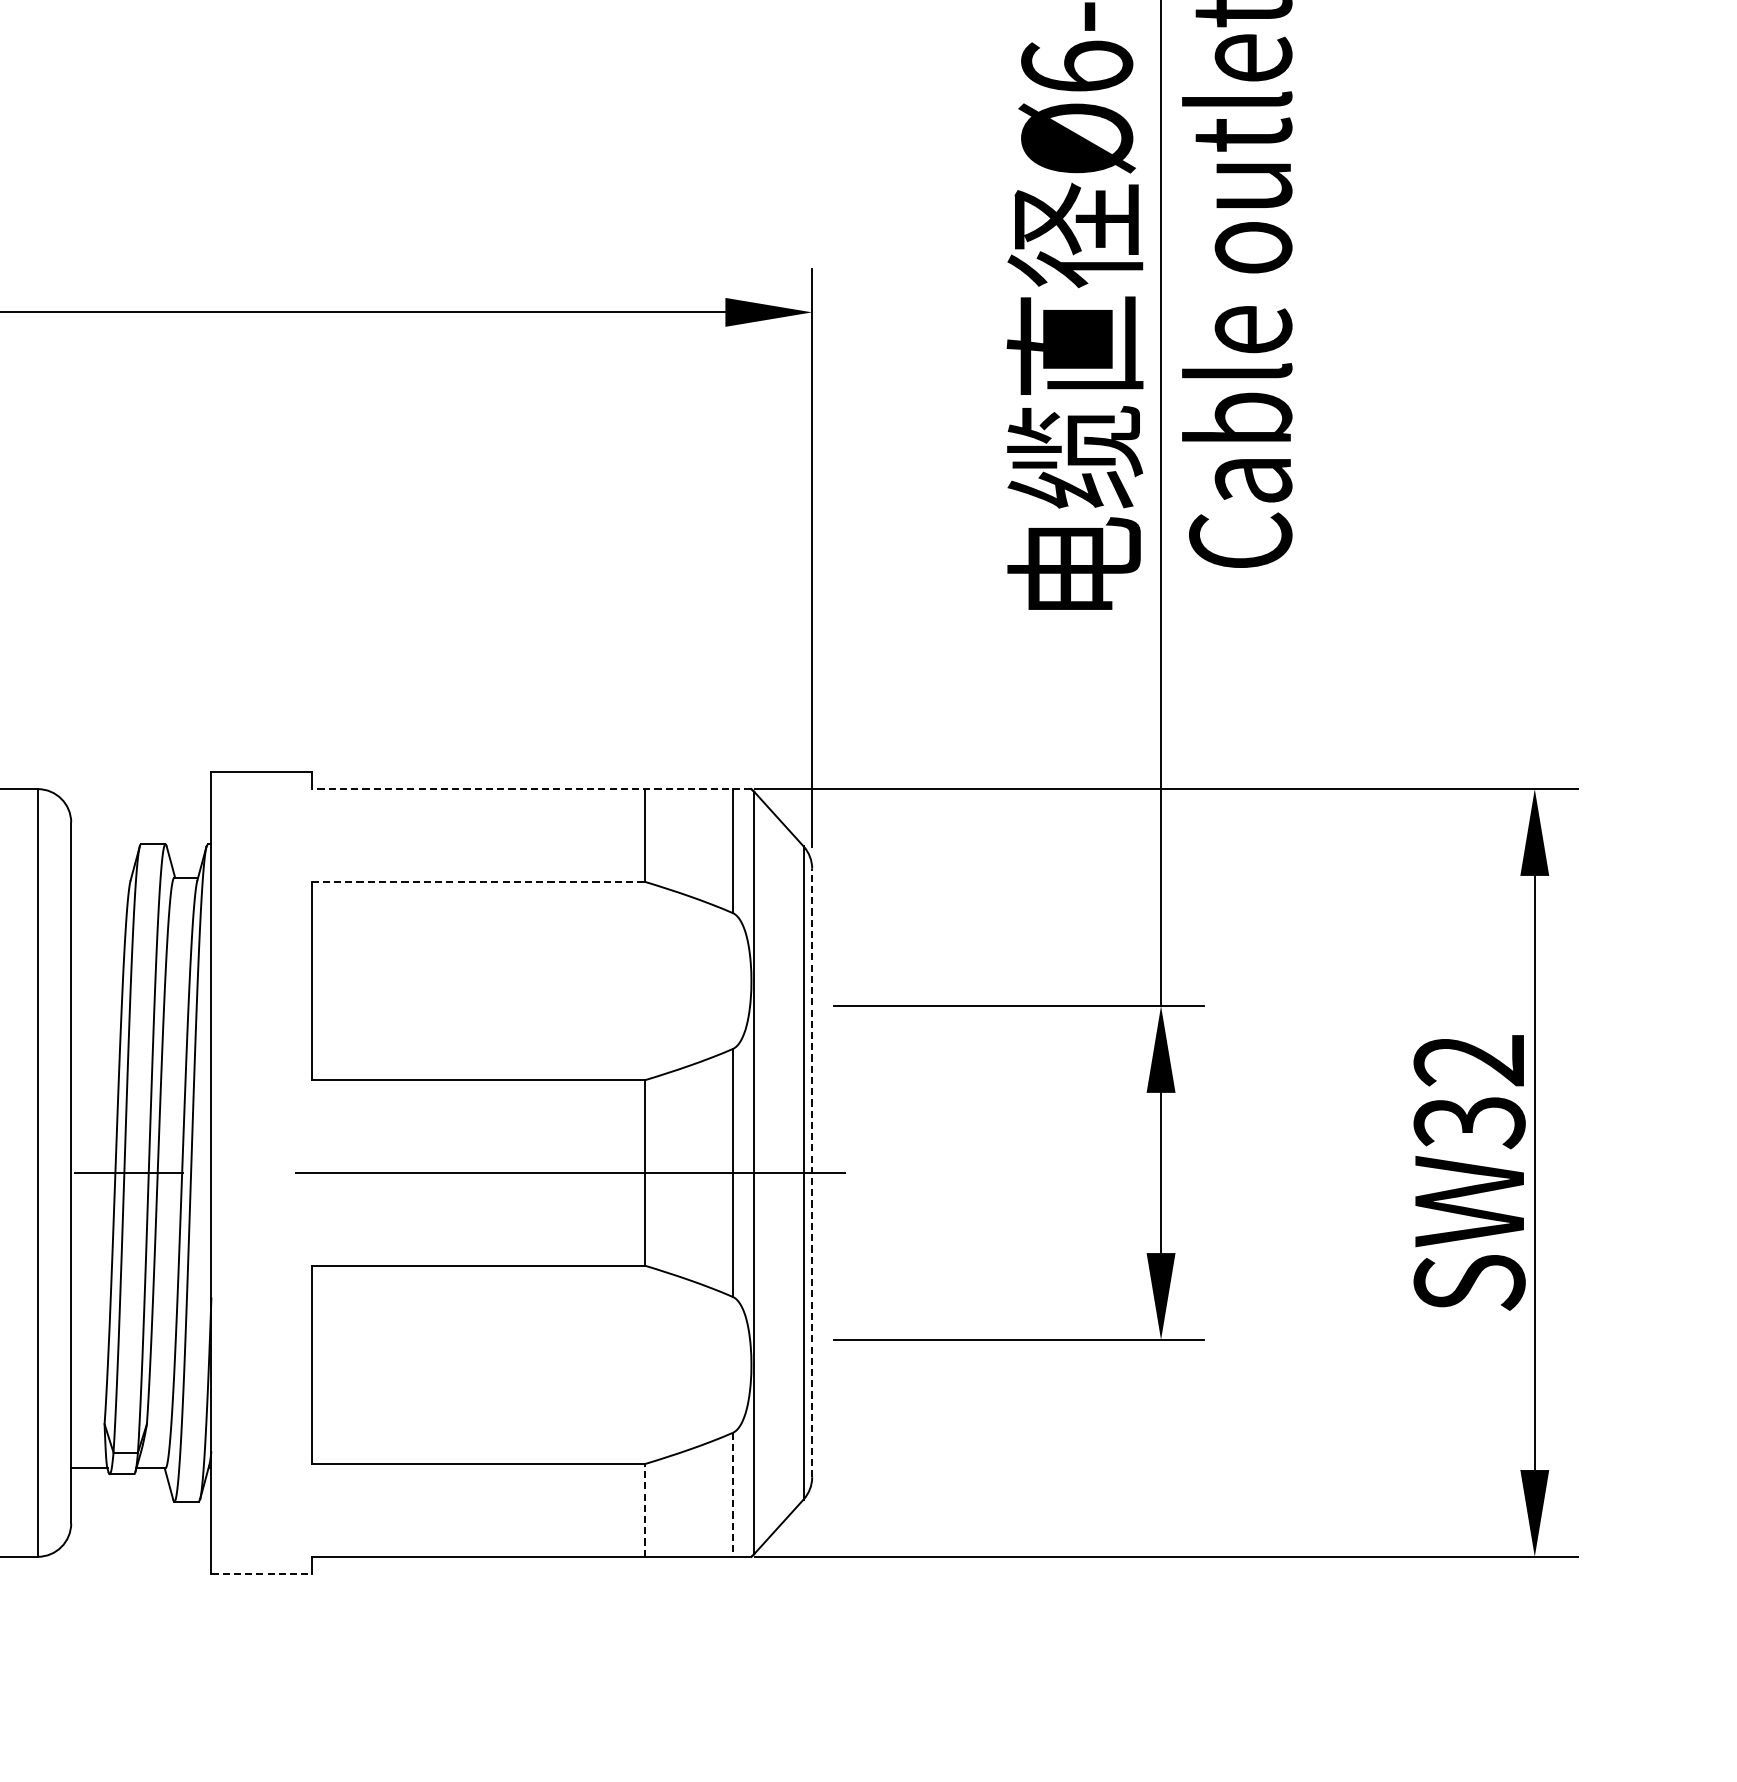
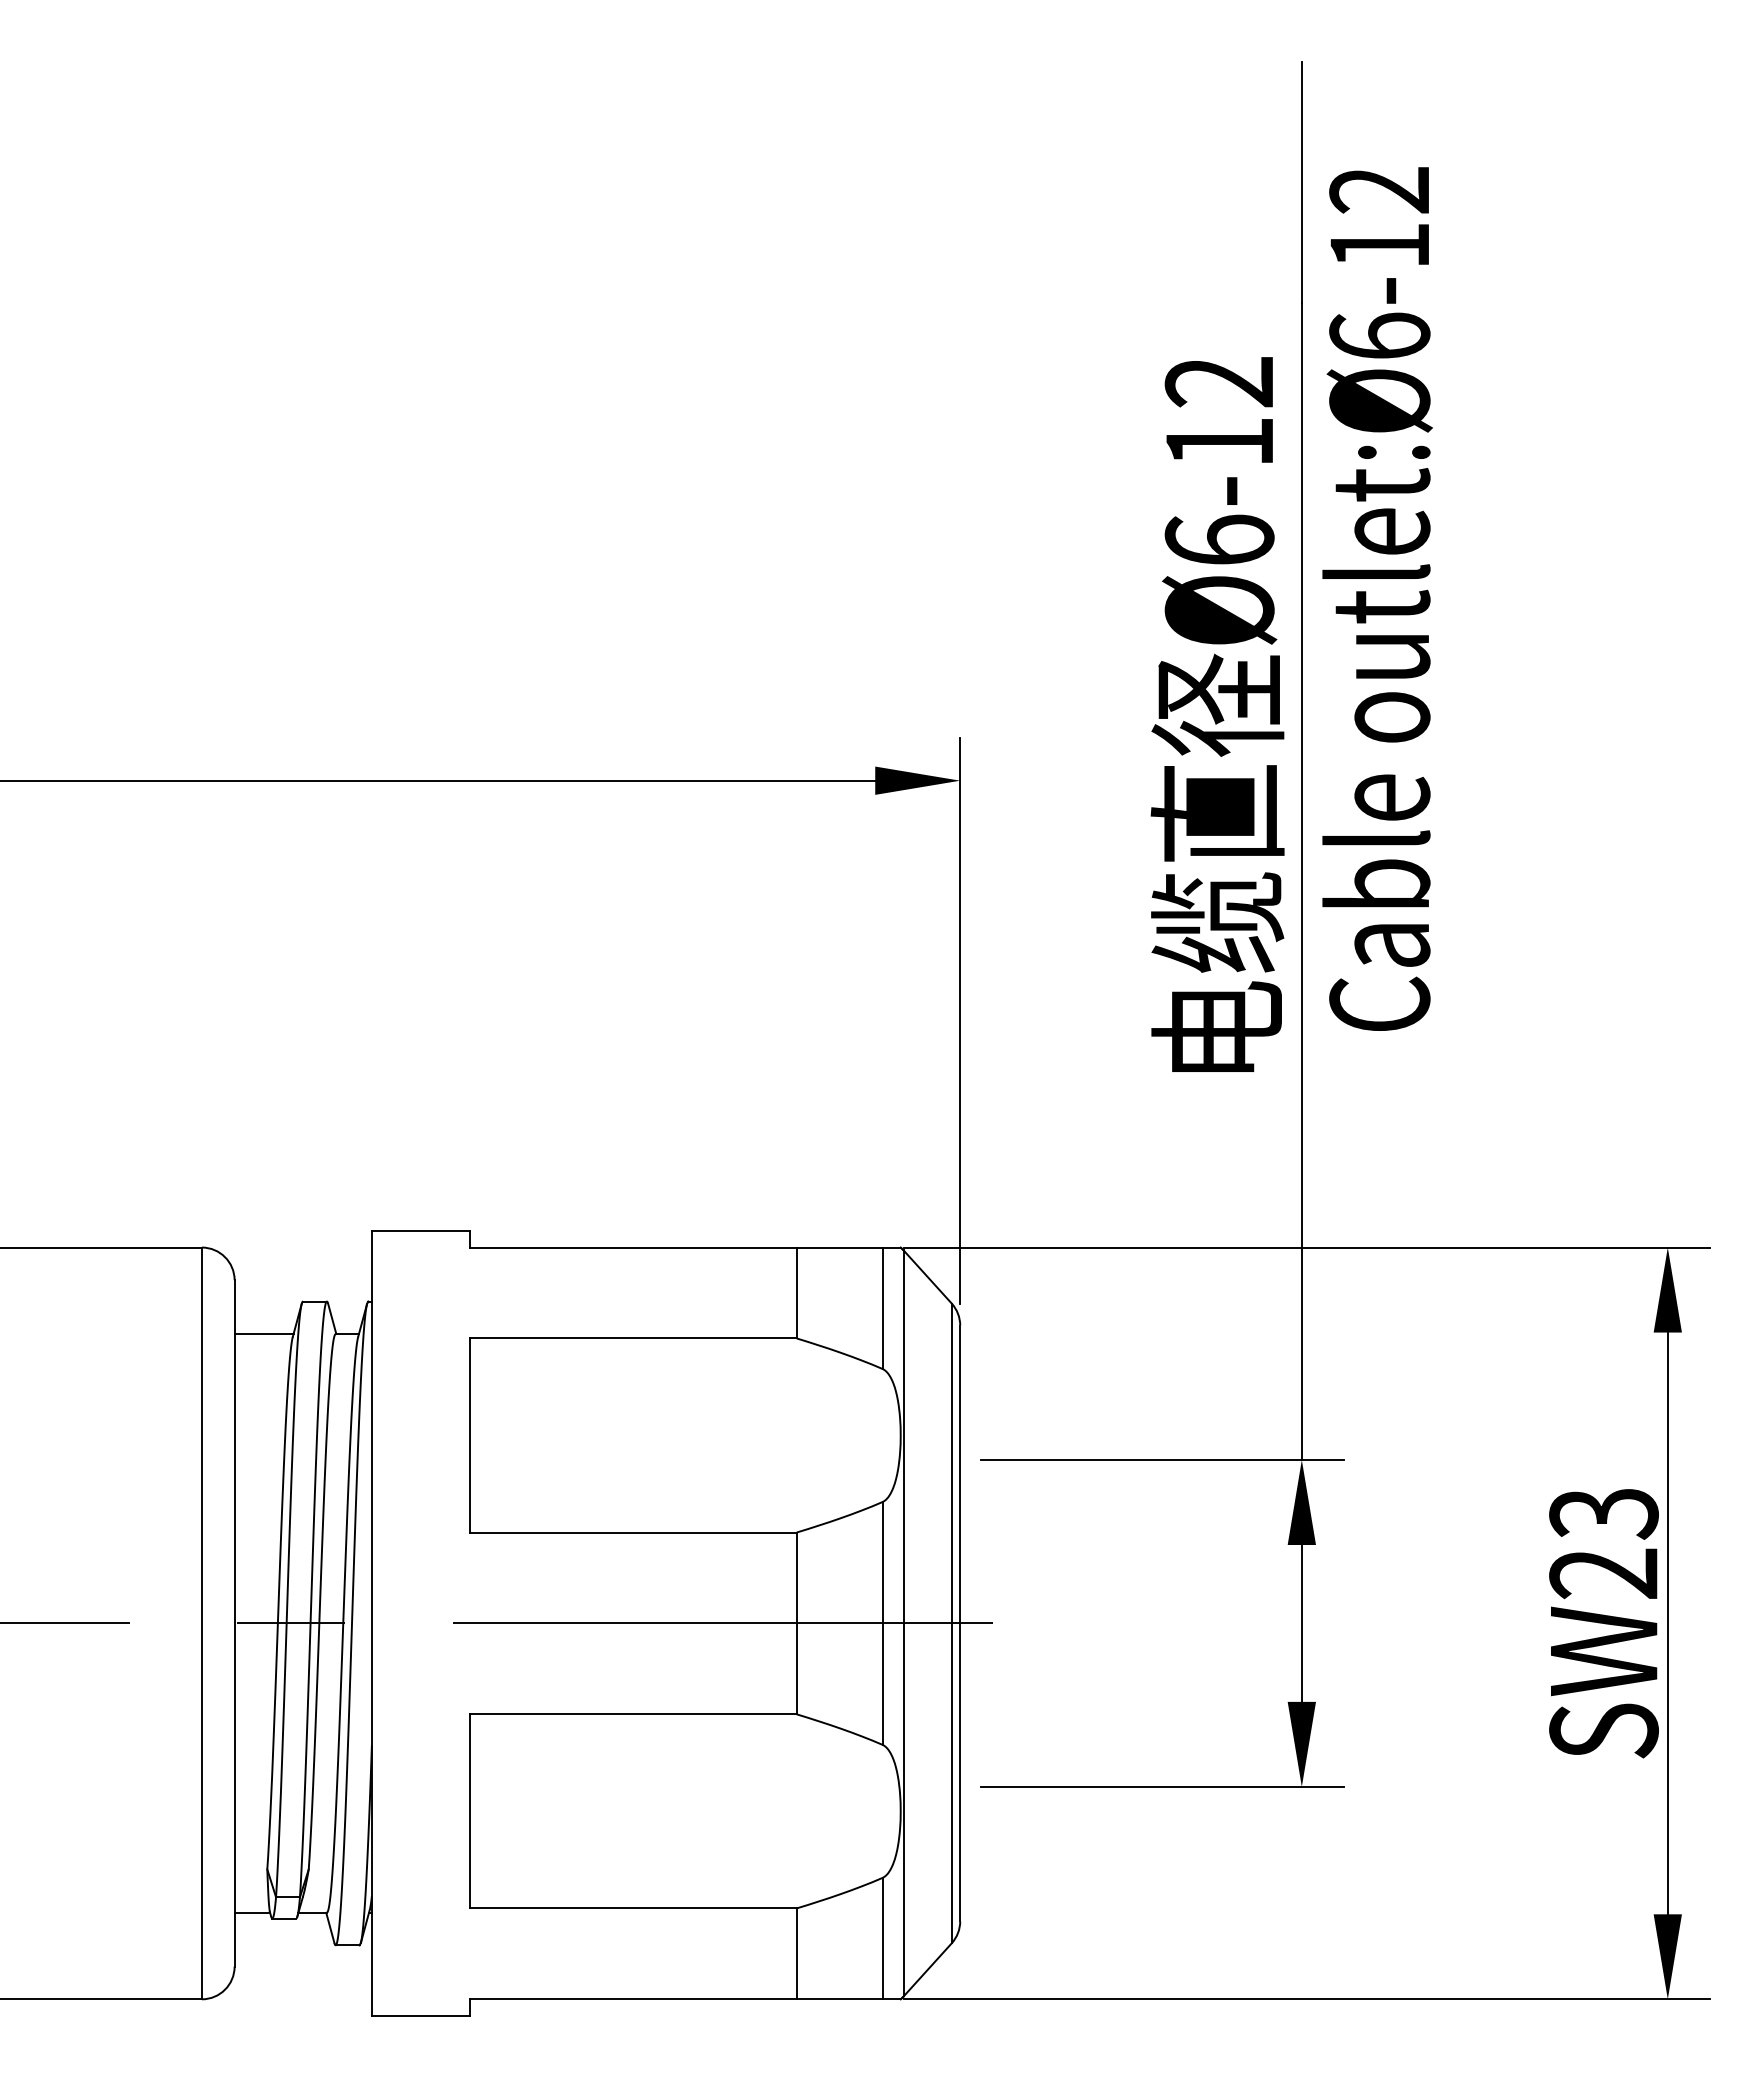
line: (530, 789) -> (684, 1247), dashed -> solid
line: (100, 877) -> (263, 1334), added
line: (478, 881) -> (633, 1338), dashed -> solid
text: (1469, 1092) -> (1603, 1544), SW32 -> SW23
line: (812, 1173) -> (960, 1623), dashed -> solid
line: (732, 1494) -> (882, 1938), dashed -> solid
line: (645, 1510) -> (796, 1953), dashed -> solid
line: (262, 1573) -> (421, 2015), dashed -> solid

